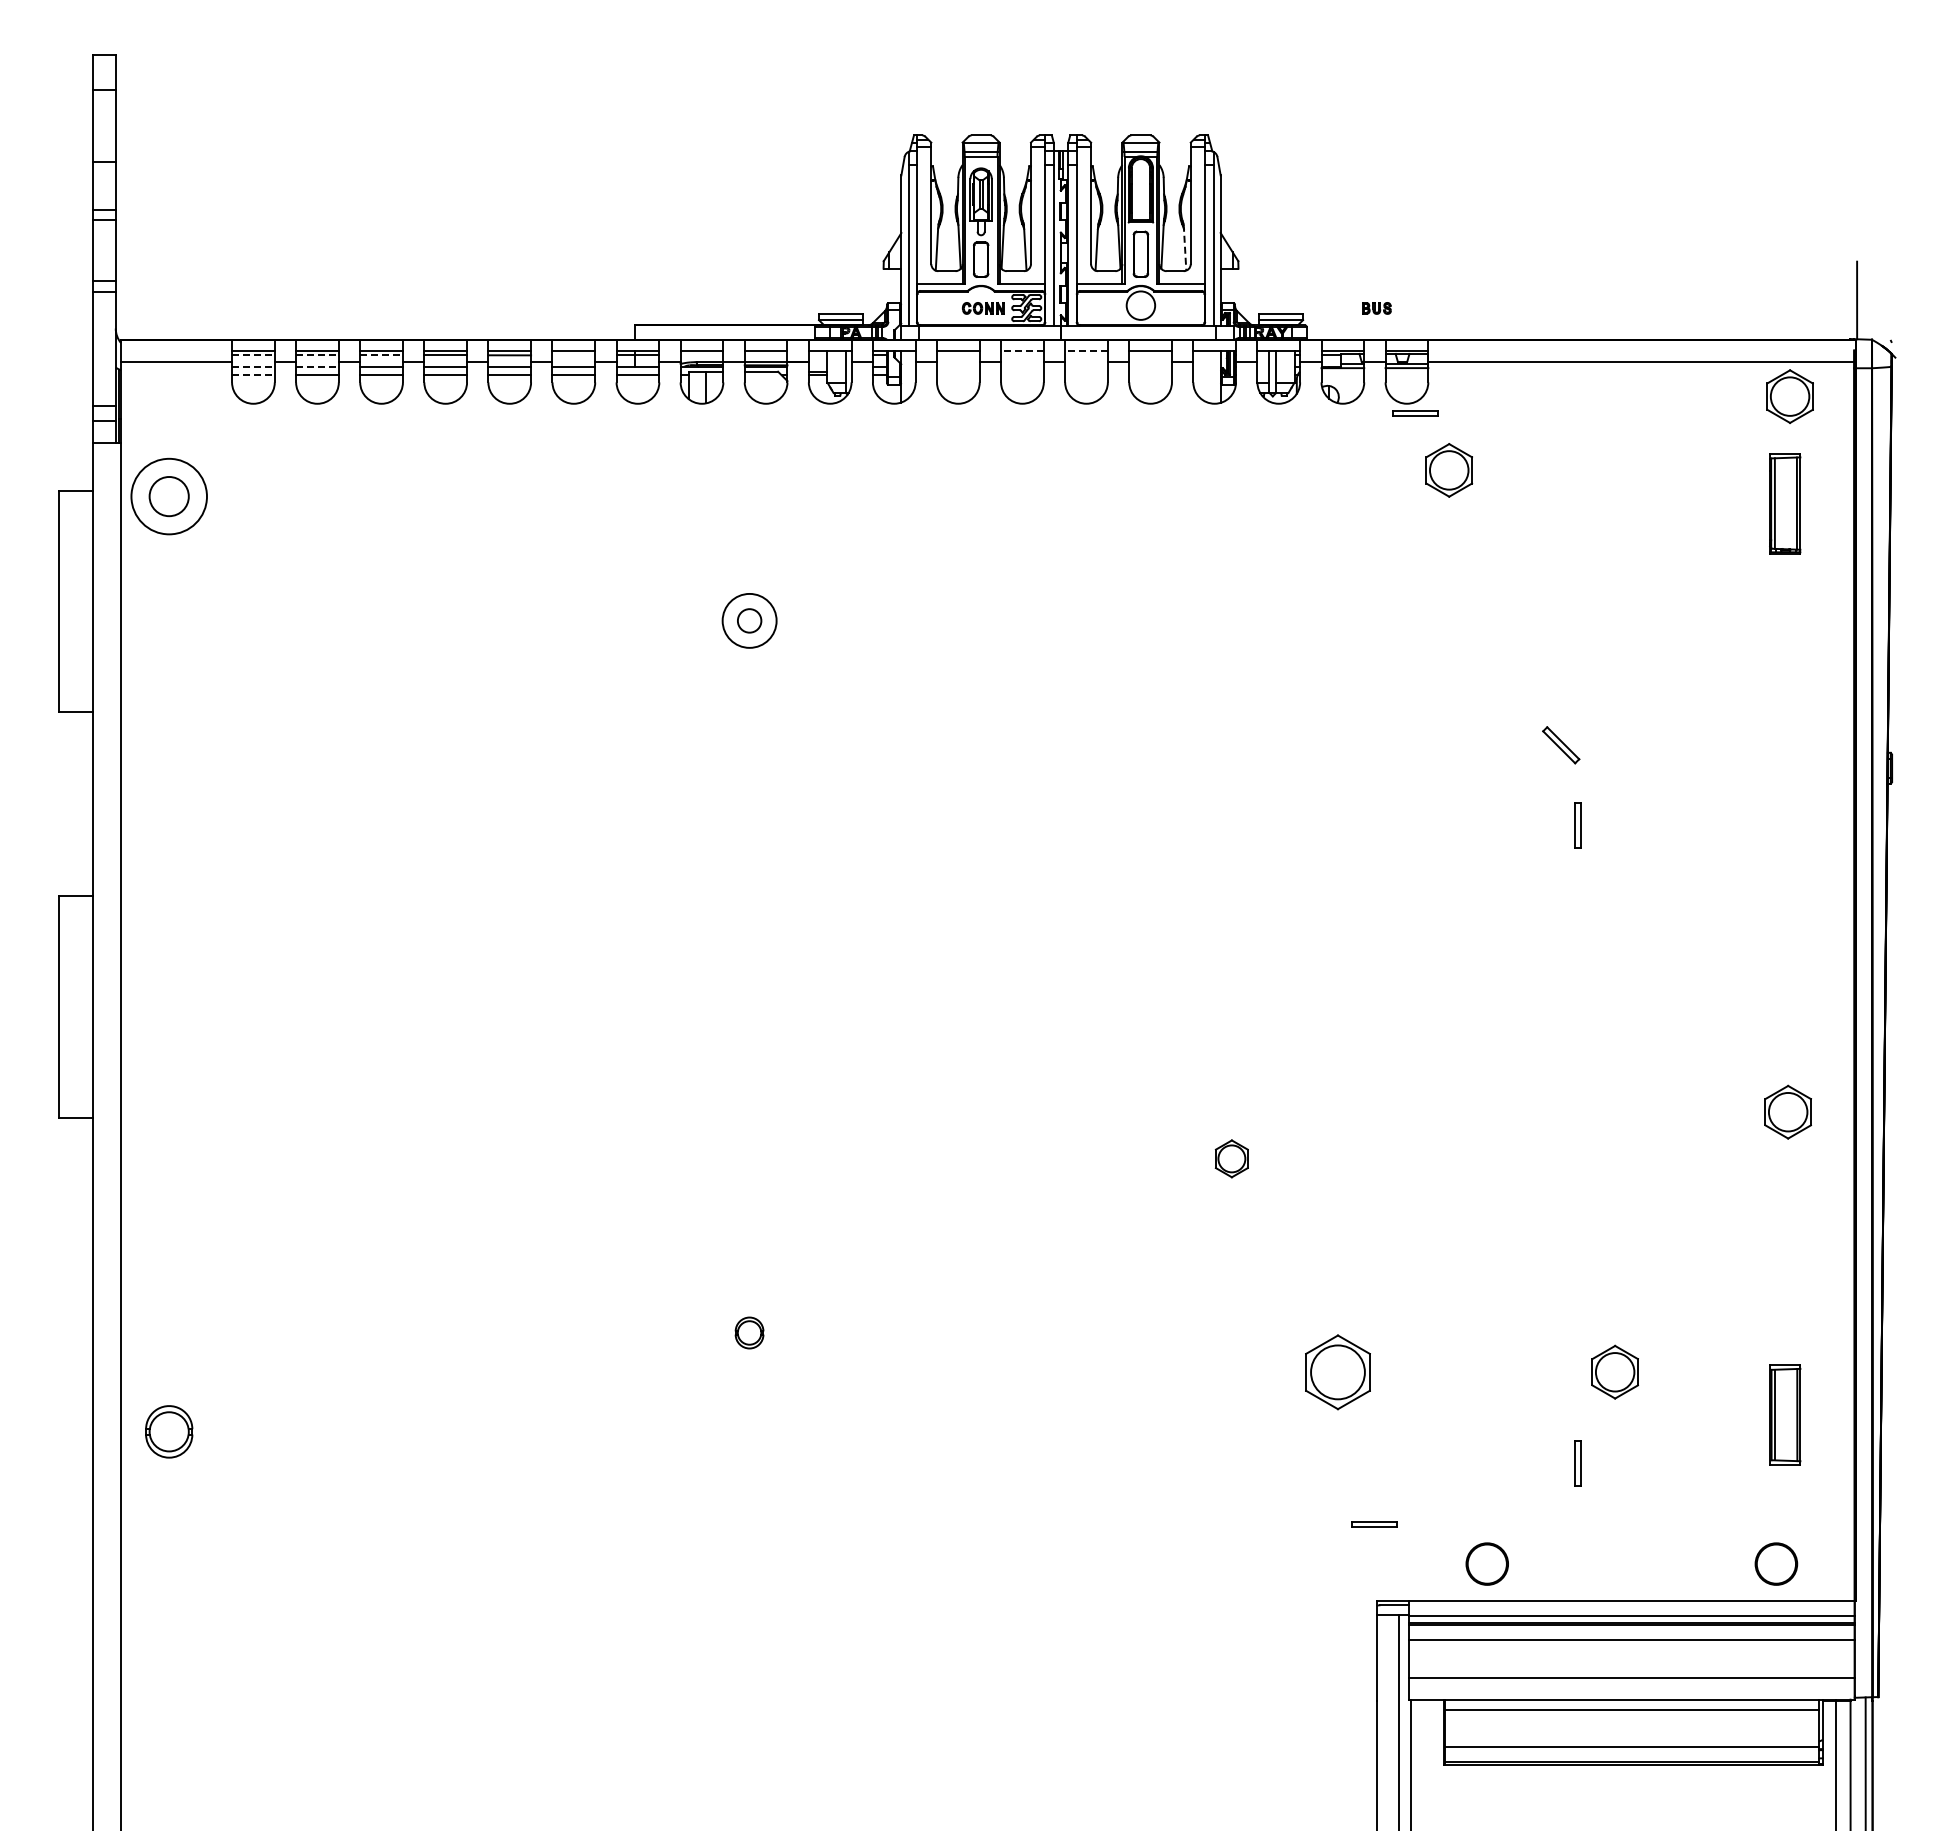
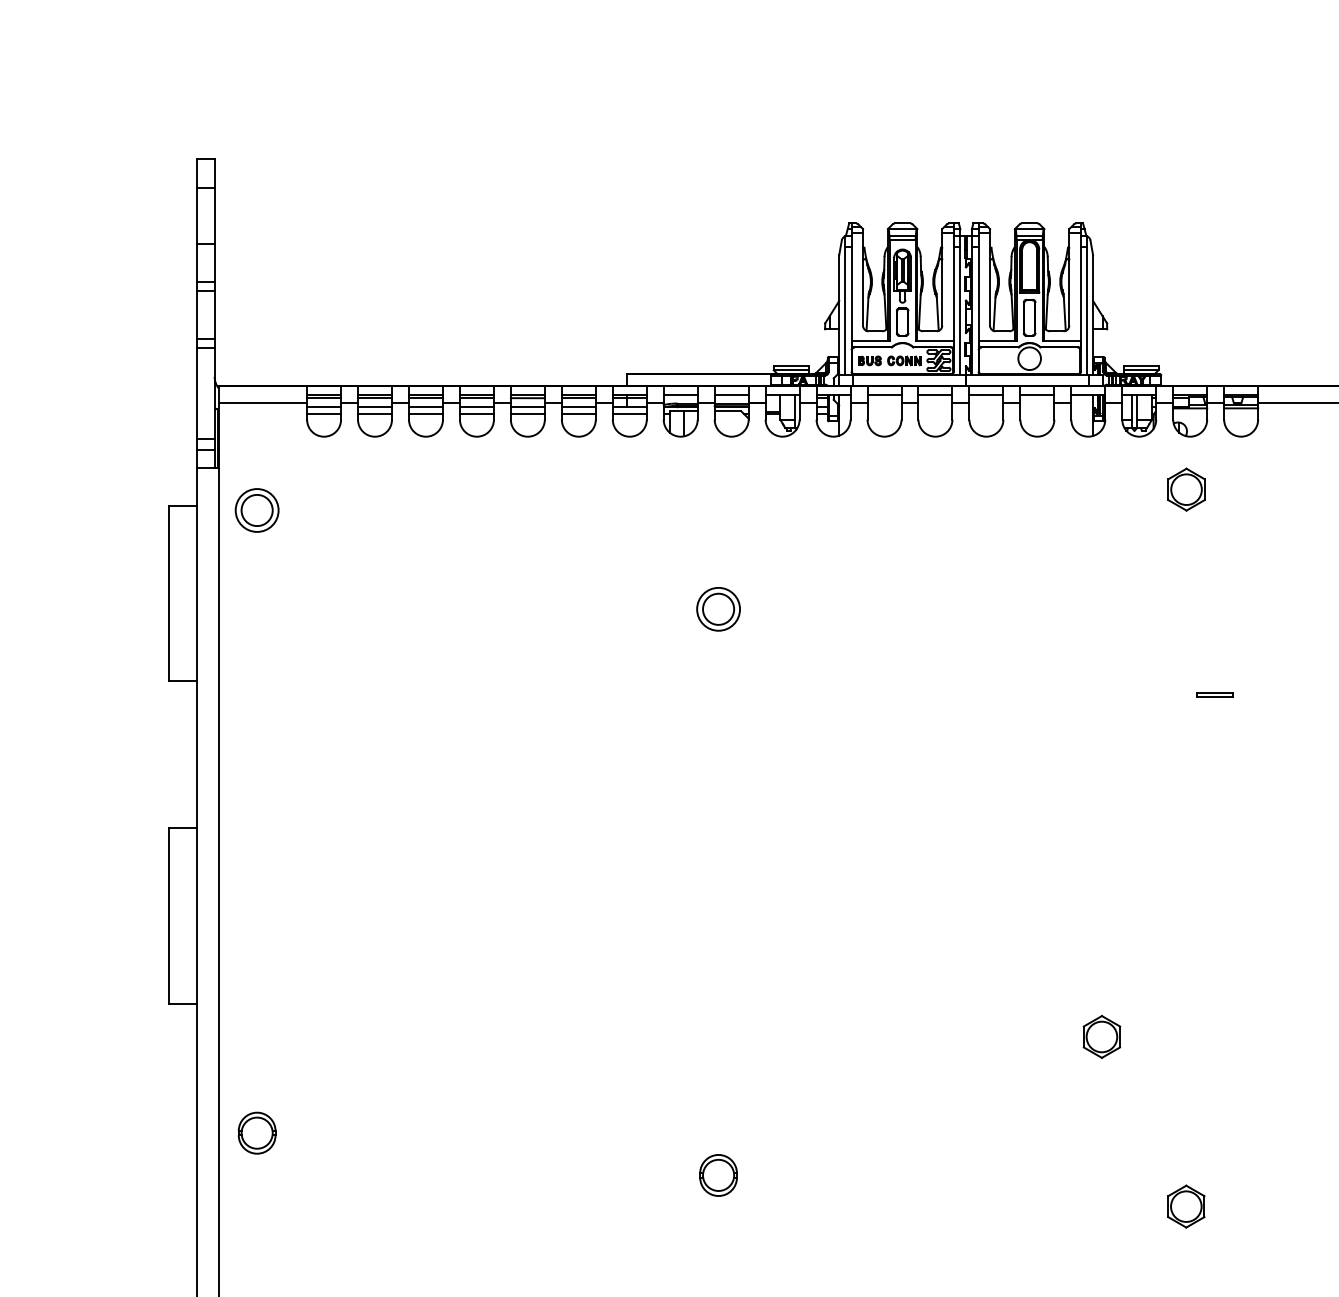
line: (1185, 247) -> (1065, 312), dashed -> solid
part: (1376, 308) -> (869, 360), moved
line: (1021, 351) -> (934, 395), dashed -> solid
line: (1086, 351) -> (986, 395), dashed -> solid
line: (253, 355) -> (324, 398), dashed -> solid
line: (317, 355) -> (375, 398), dashed -> solid
line: (382, 355) -> (426, 398), dashed -> solid
line: (573, 355) -> (578, 398), added
line: (253, 366) -> (324, 407), dashed -> solid
line: (317, 366) -> (375, 407), dashed -> solid
line: (253, 375) -> (324, 414), dashed -> solid
part: (1415, 413) -> (1215, 694), moved
part: (1449, 470) -> (1186, 489), moved
circle: (169, 496) -> (257, 510), size x0.71
circle: (749, 620) -> (718, 609), size x1.67
part: (1231, 1158) -> (1101, 1036), size x1.43
part: (749, 1332) -> (718, 1175), size x1.67
part: (1337, 1371) -> (1185, 1206), size x0.71
part: (169, 1431) -> (257, 1132), moved

